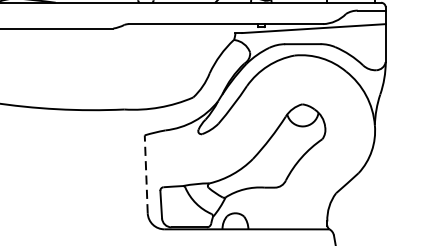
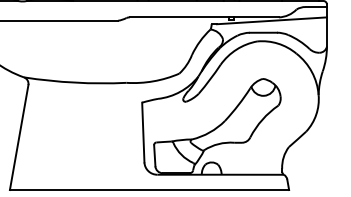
line: (146, 174) -> (143, 132), dashed -> solid

